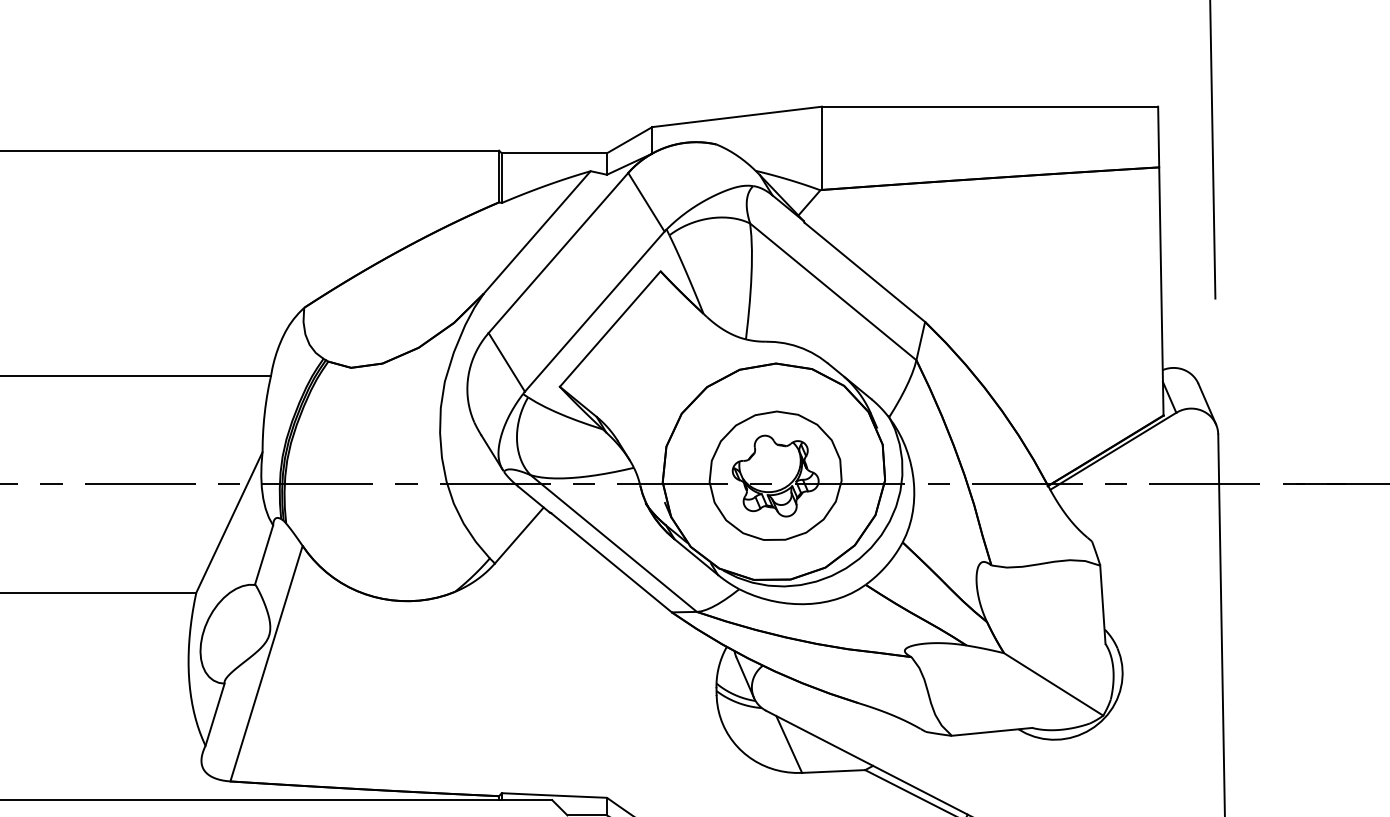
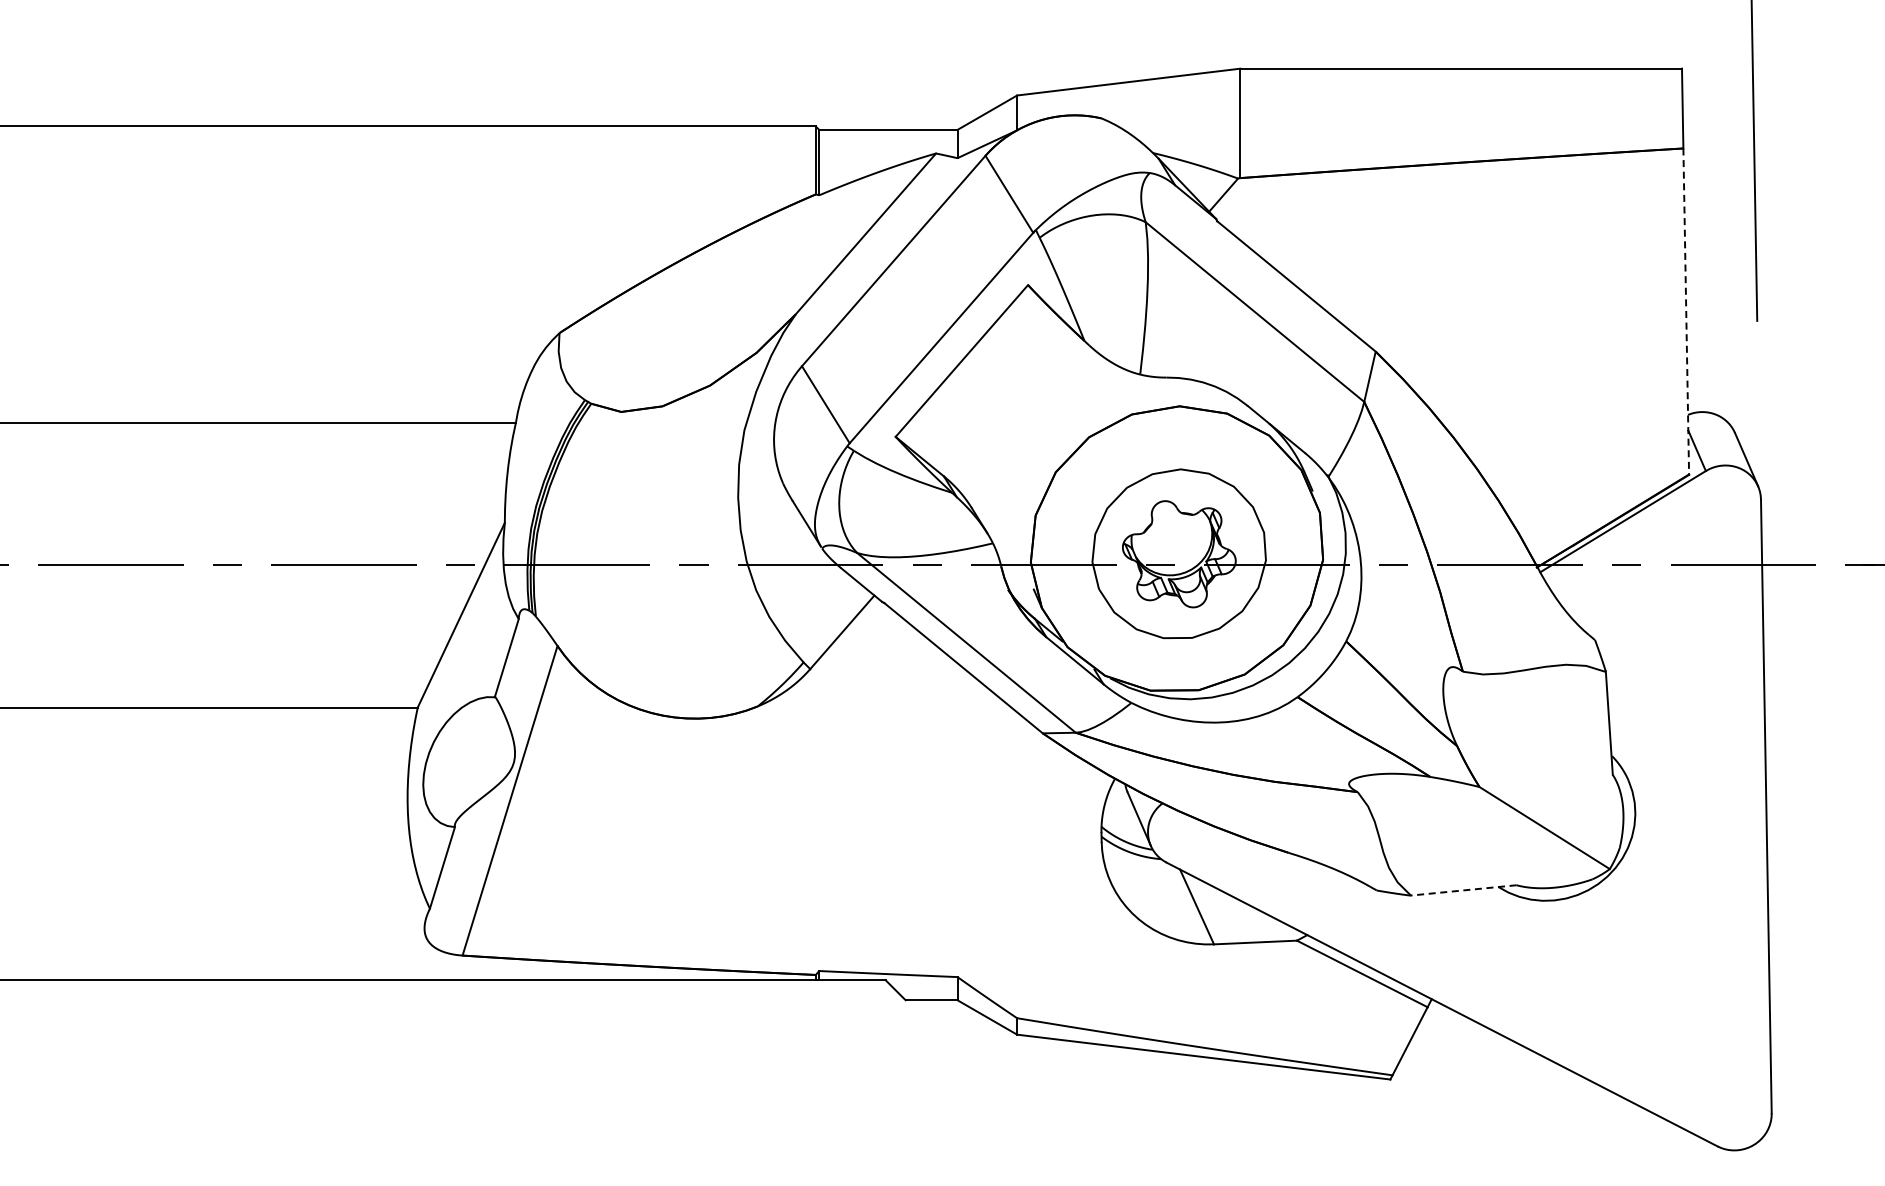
line: (1161, 291) -> (1686, 311), solid -> dashed
line: (991, 731) -> (1462, 890), solid -> dashed

